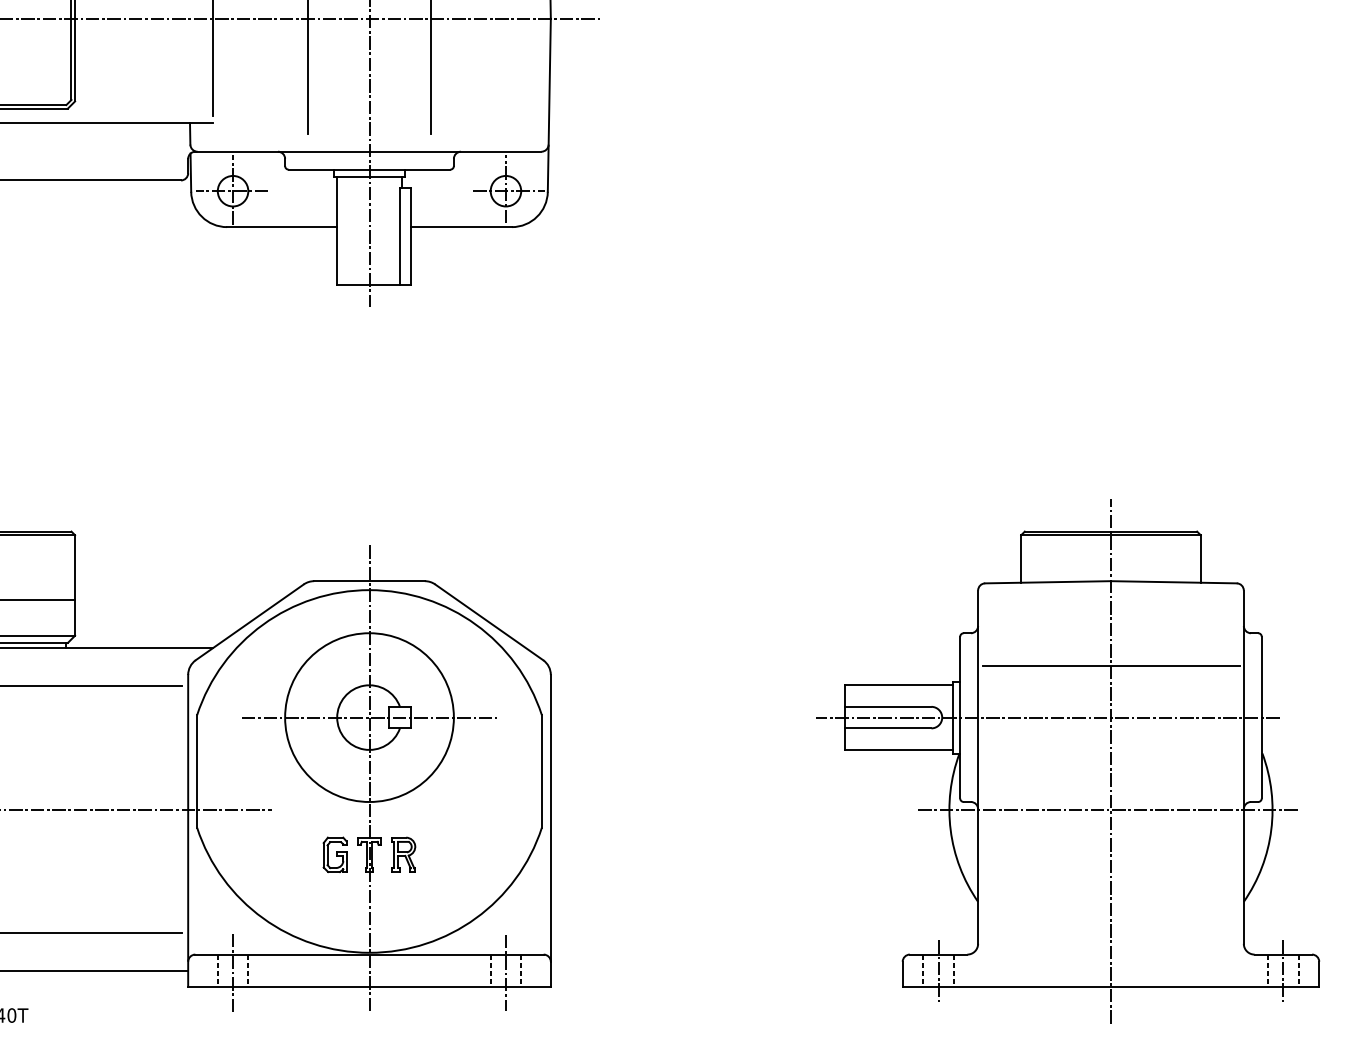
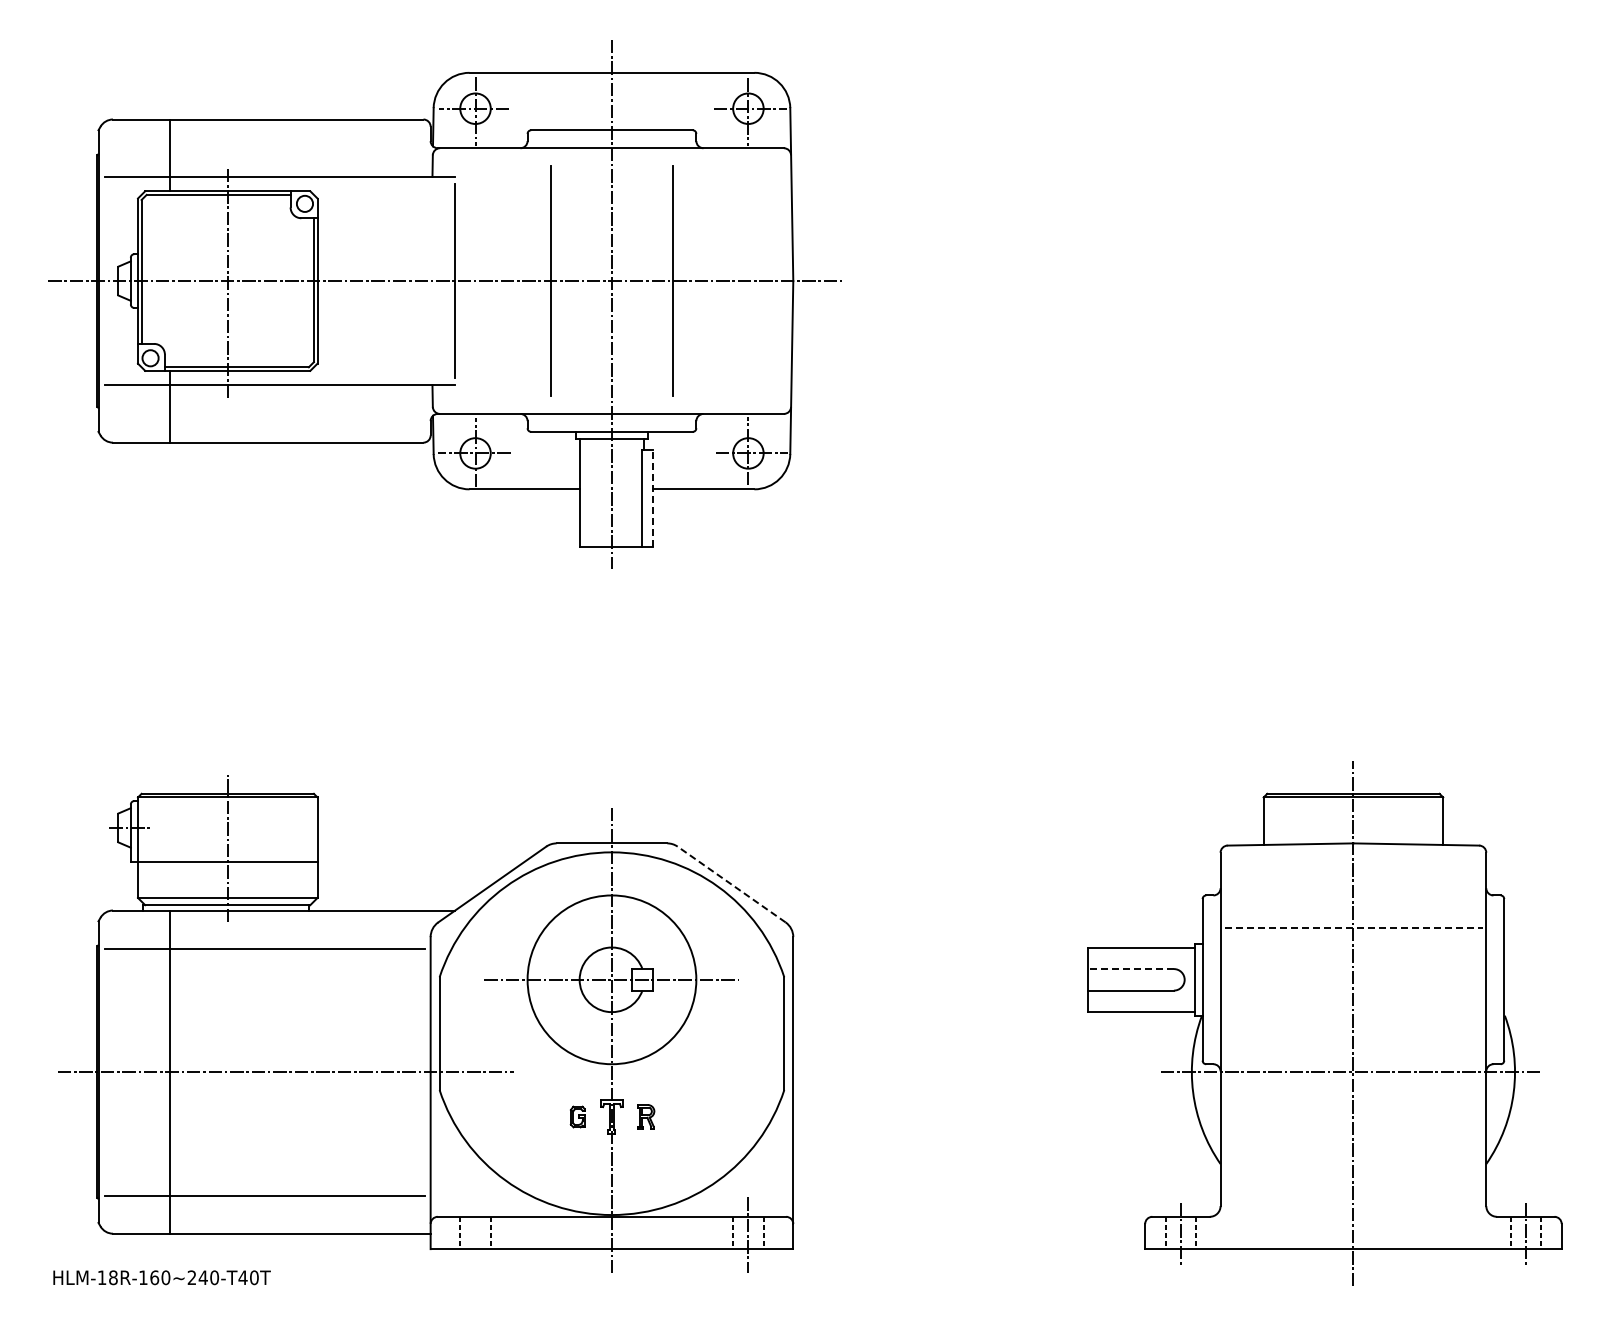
line: (411, 235) -> (653, 497), solid -> dashed
line: (489, 622) -> (731, 884), solid -> dashed
line: (1111, 665) -> (1353, 927), solid -> dashed
line: (888, 707) -> (1130, 969), solid -> dashed
line: (1048, 717) -> (1290, 979), removed
part: (335, 854) -> (577, 1116), size x0.6
part: (404, 854) -> (646, 1116), size x0.7
line: (233, 973) -> (475, 1235), removed

